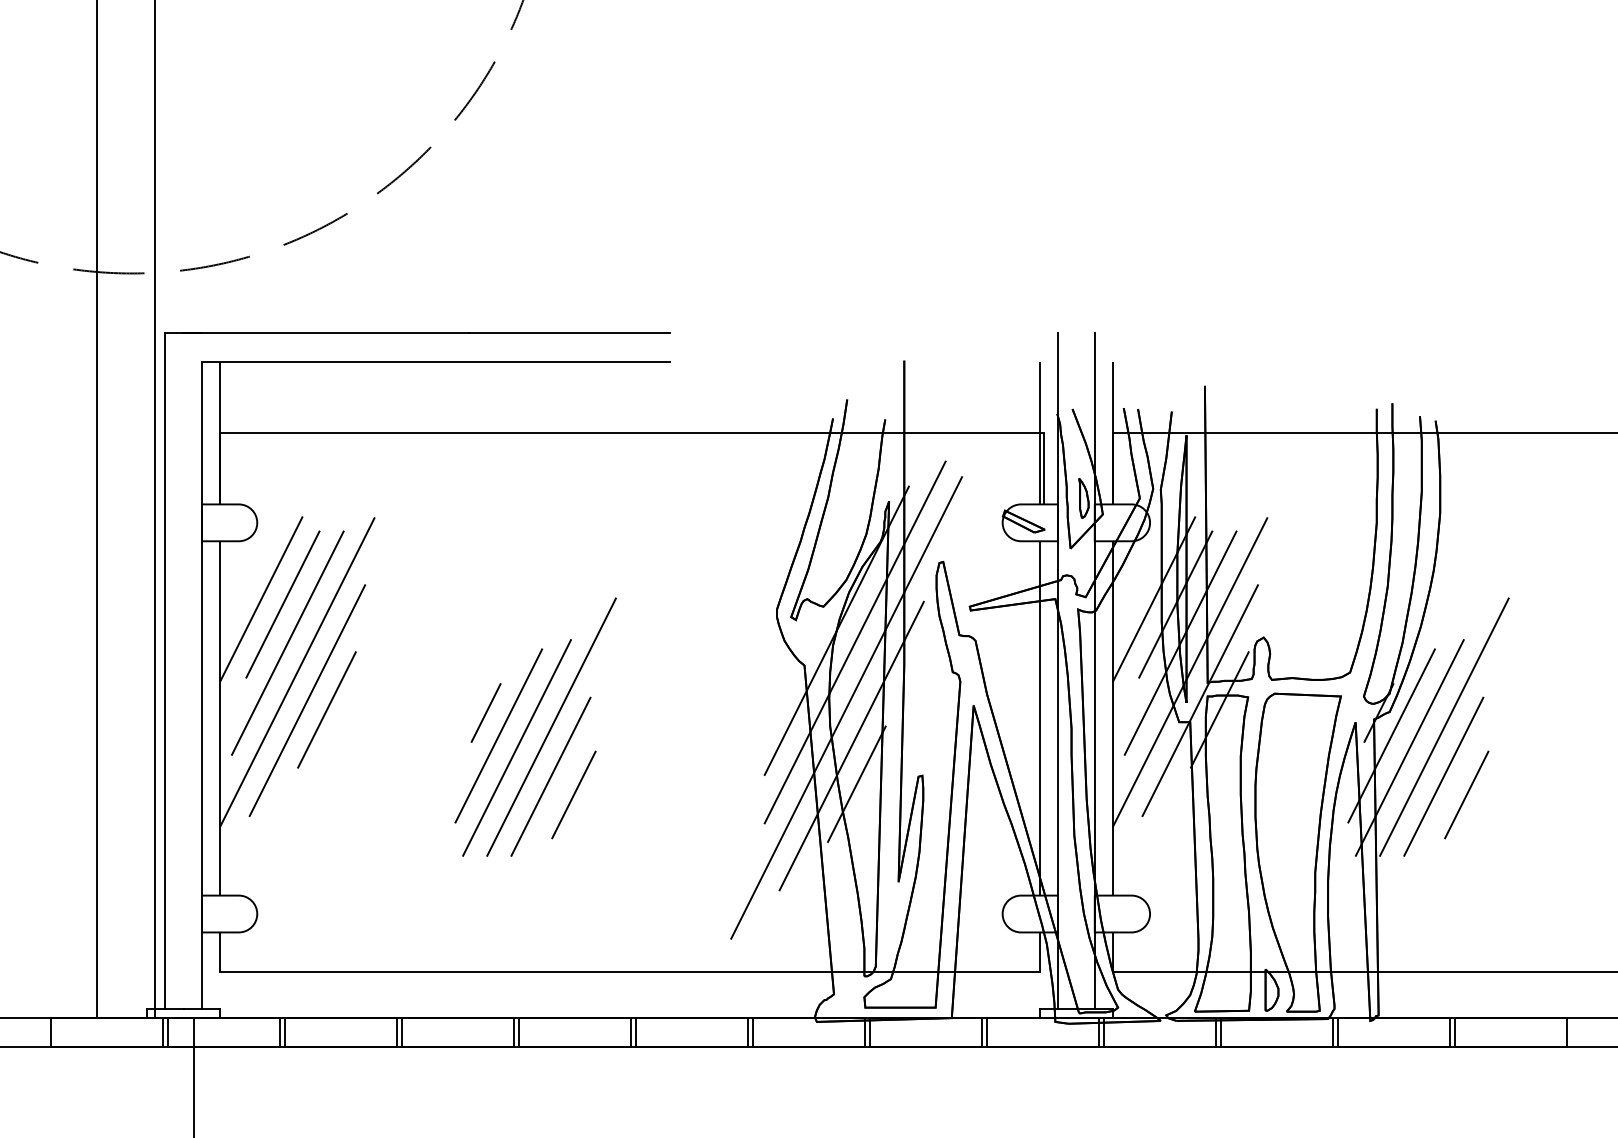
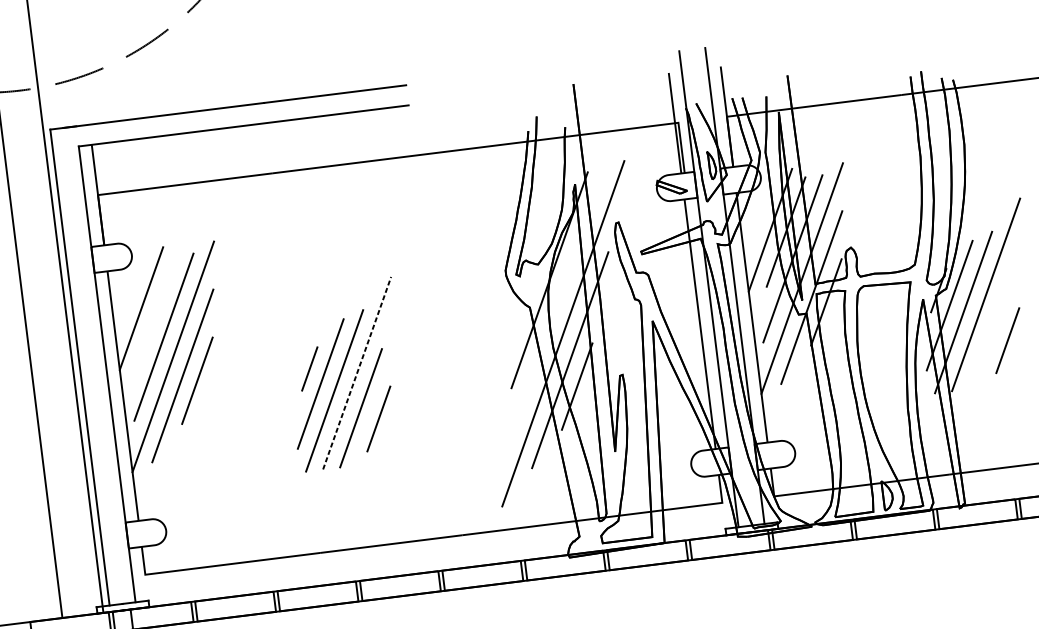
line: (282, 604) -> (156, 310), removed
line: (854, 642) -> (563, 286), removed
line: (551, 727) -> (357, 373), solid -> dashed
line: (1443, 776) -> (989, 329), removed

